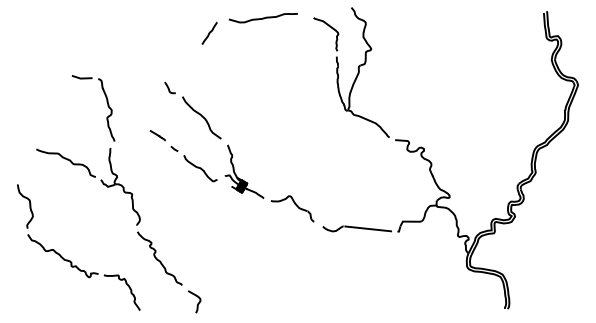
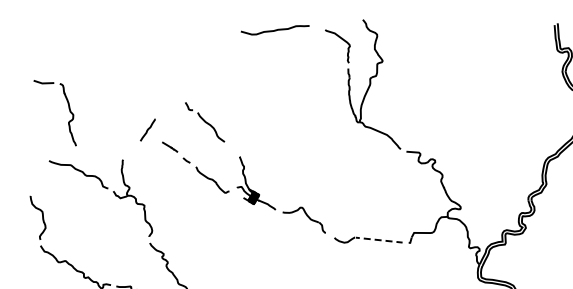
line: (209, 32) -> (147, 129), moved
part: (107, 106) -> (69, 111), moved
part: (192, 110) -> (204, 122), size x0.7
line: (368, 228) -> (379, 239), solid -> dashed

